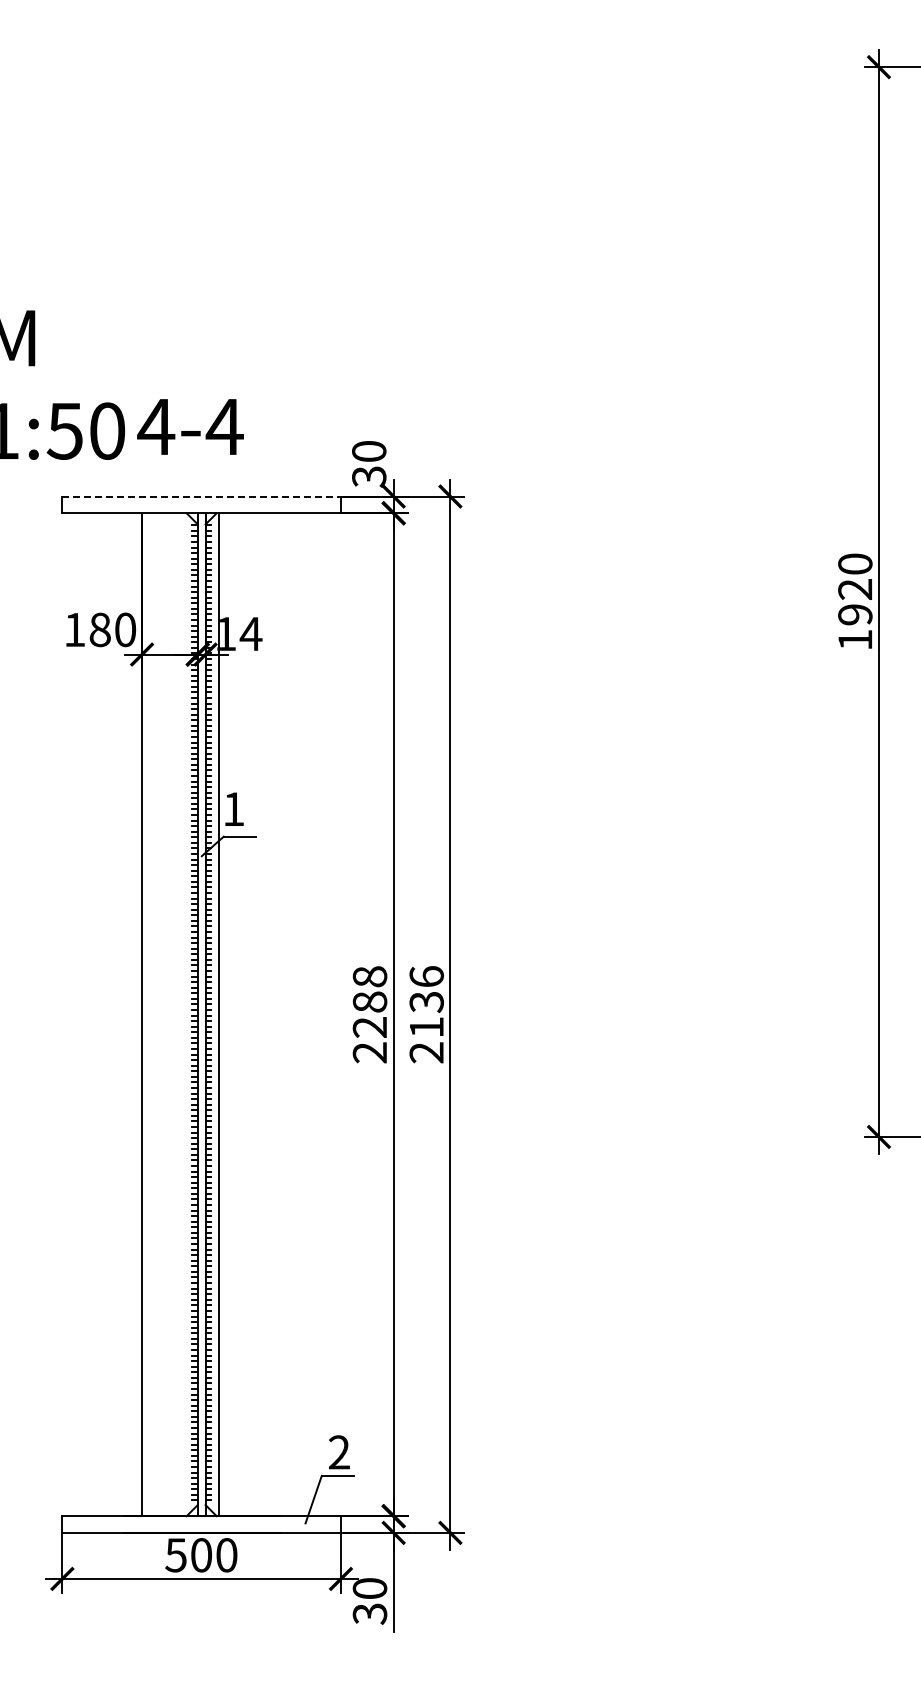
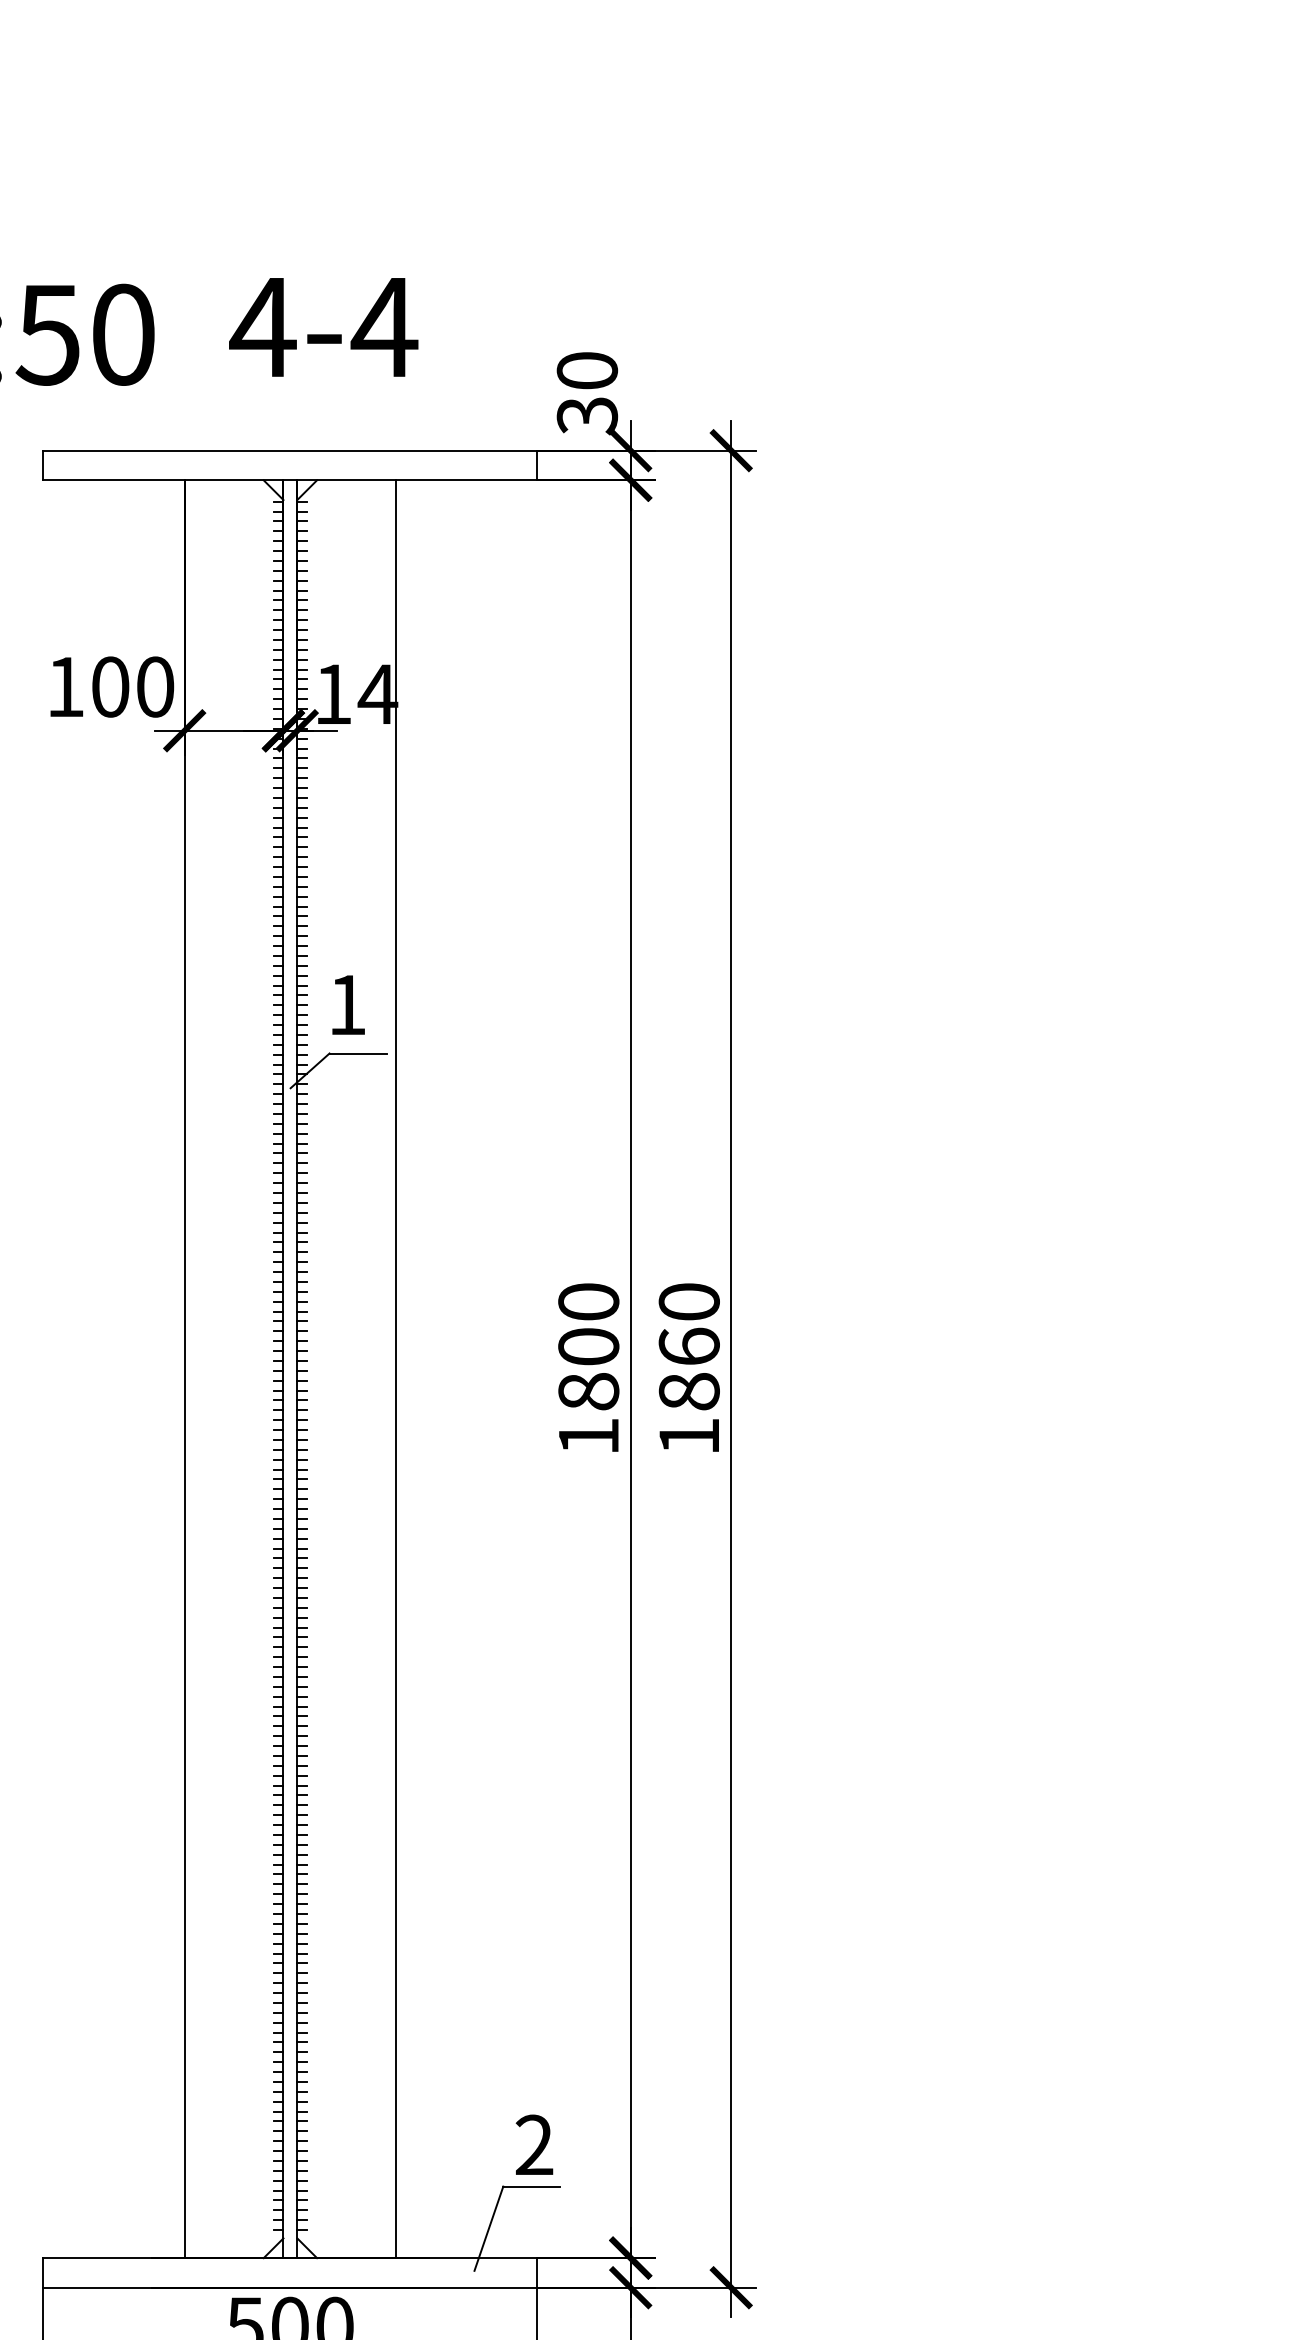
text: (190, 426) -> (323, 326), moved
line: (202, 496) -> (291, 450), dashed -> solid
text: (99, 629) -> (109, 686), 180 -> 100
line: (219, 1014) -> (396, 1368), moved
text: (369, 1014) -> (587, 1368), 2288 -> 1800
text: (426, 1014) -> (688, 1368), 2136 -> 1860

